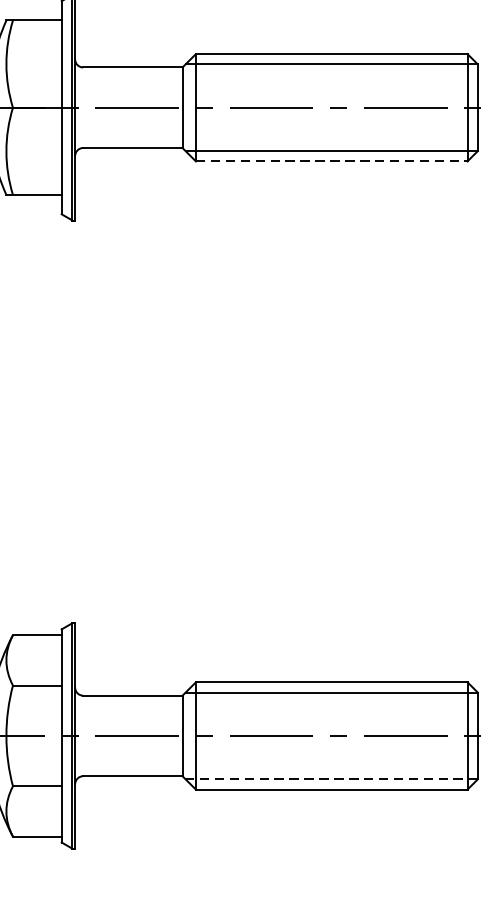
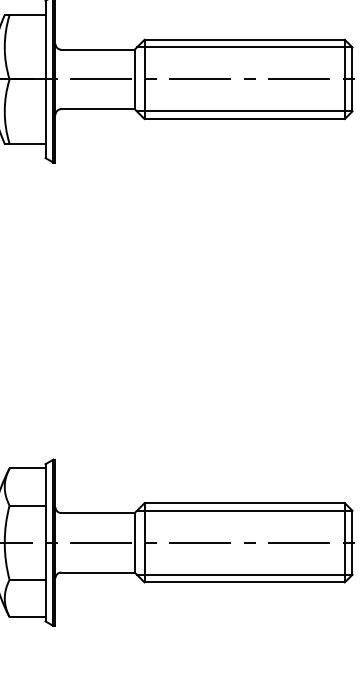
line: (332, 162) -> (245, 119), dashed -> solid
line: (331, 778) -> (244, 574), dashed -> solid

